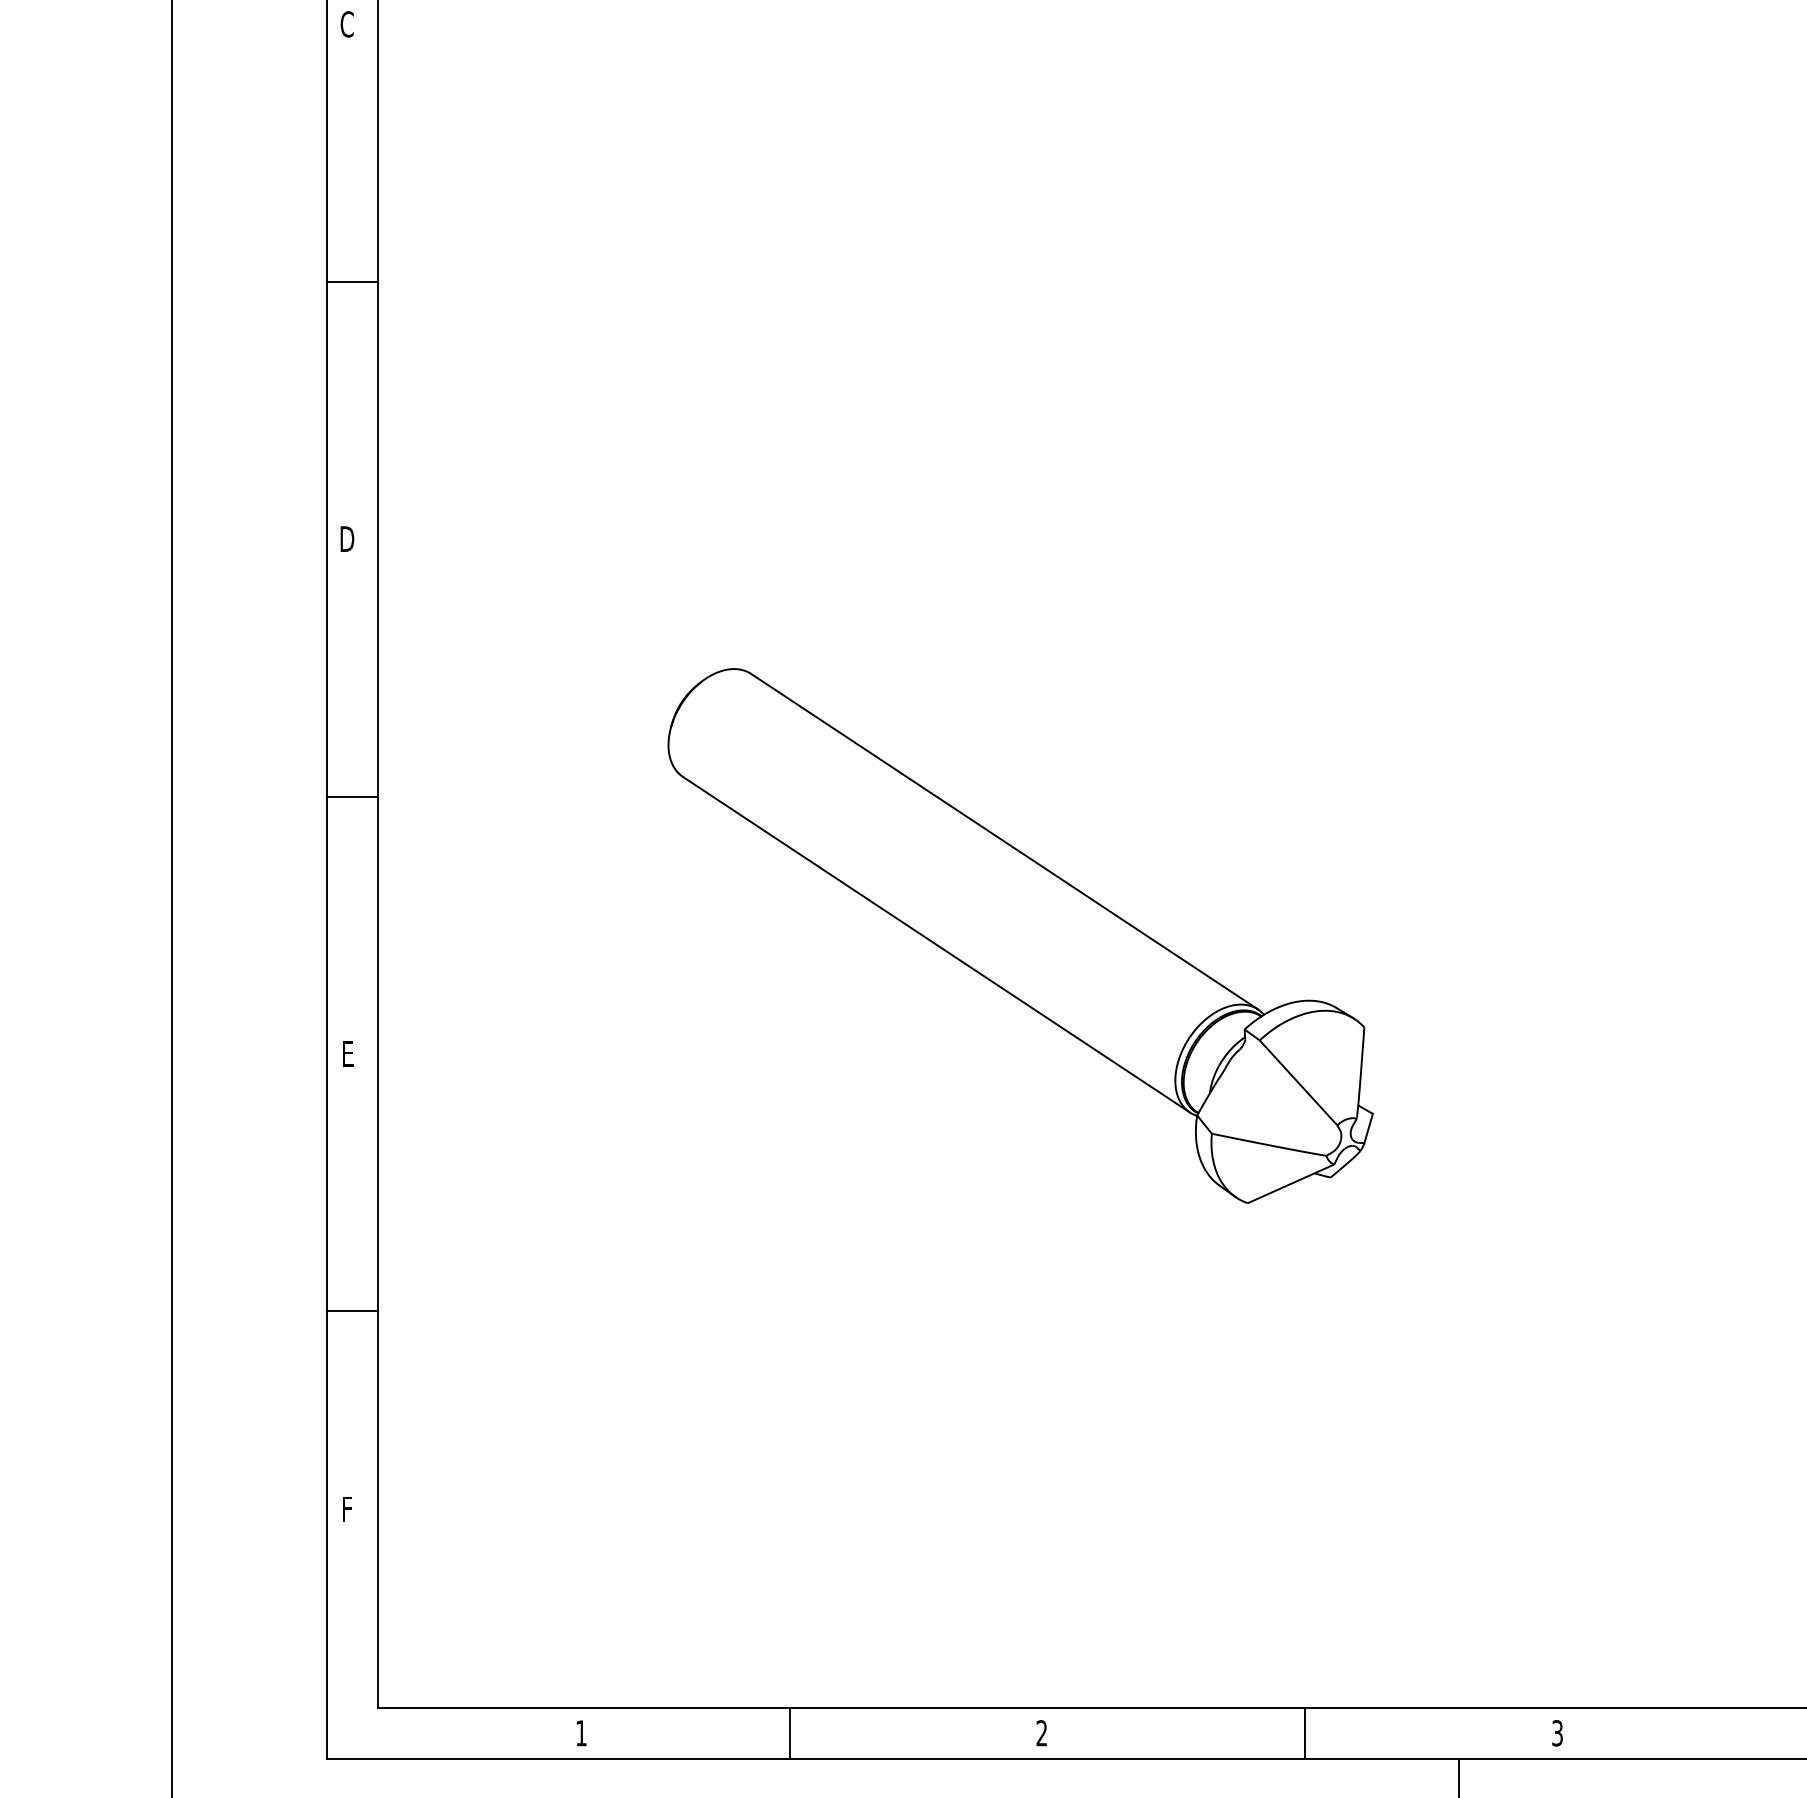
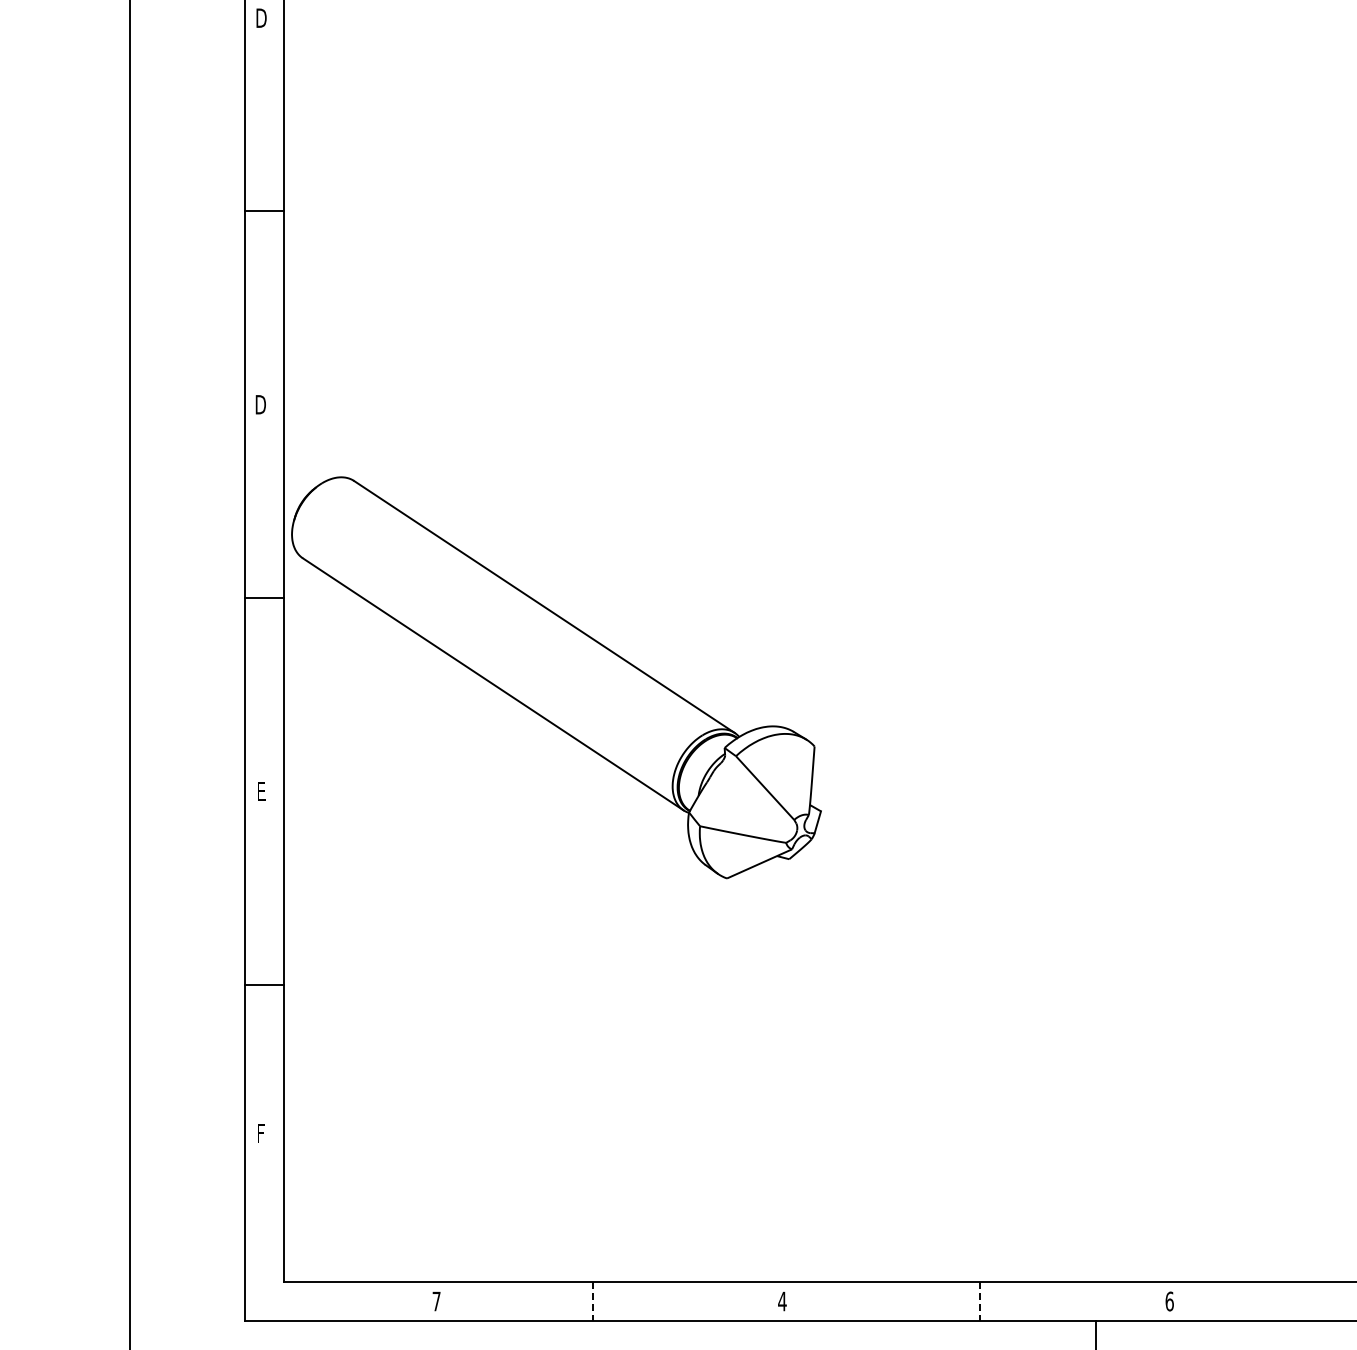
text: (346, 24) -> (260, 18), C -> D
part: (1020, 935) -> (556, 677), moved
text: (581, 1733) -> (436, 1301), 1 -> 7
text: (1041, 1733) -> (782, 1301), 2 -> 4
text: (1557, 1733) -> (1169, 1301), 3 -> 6
line: (790, 1734) -> (593, 1302), solid -> dashed
line: (1304, 1734) -> (979, 1302), solid -> dashed

